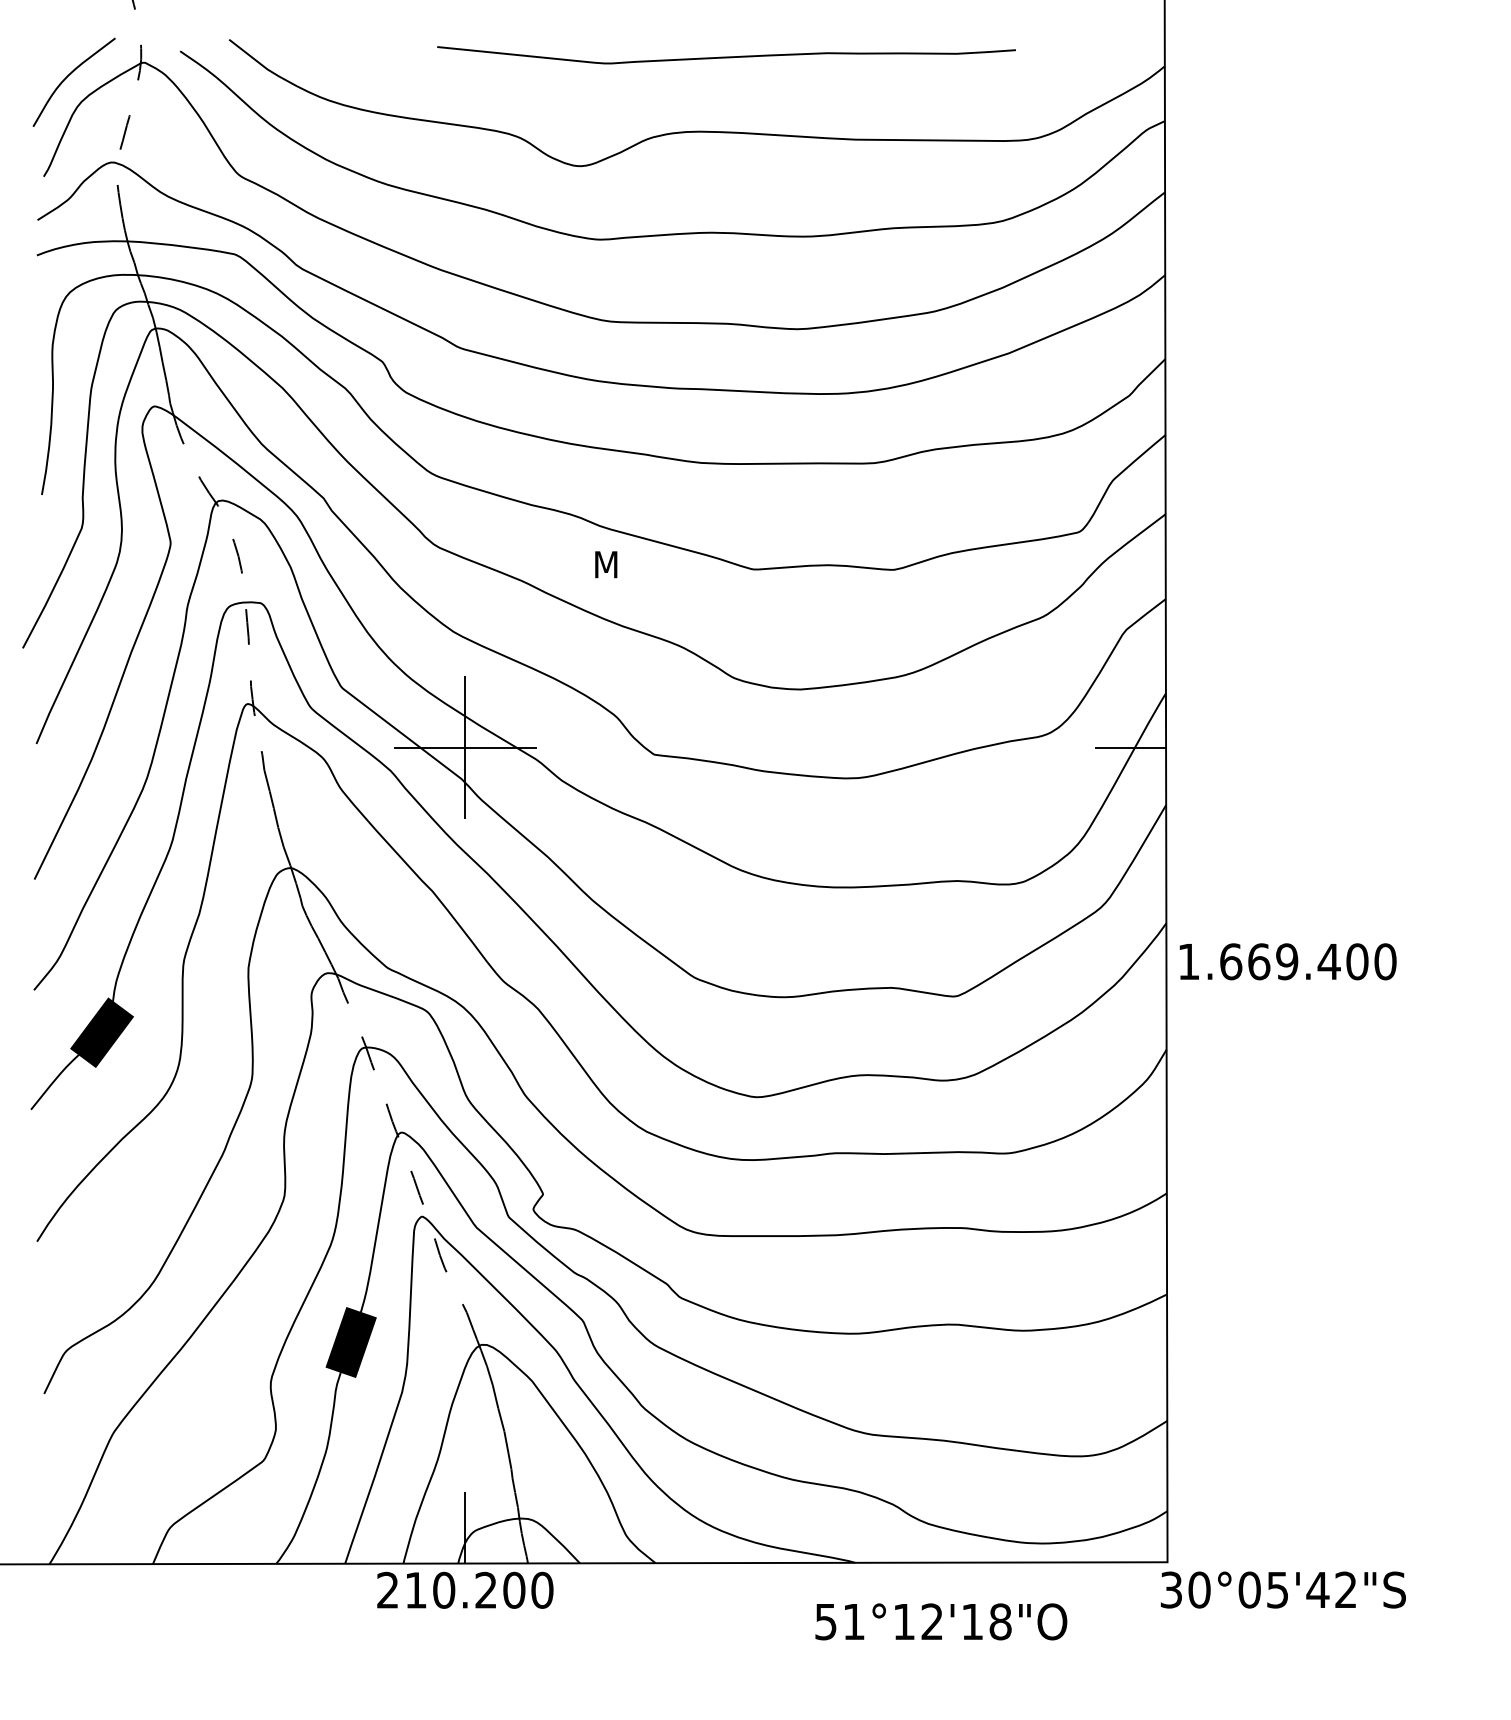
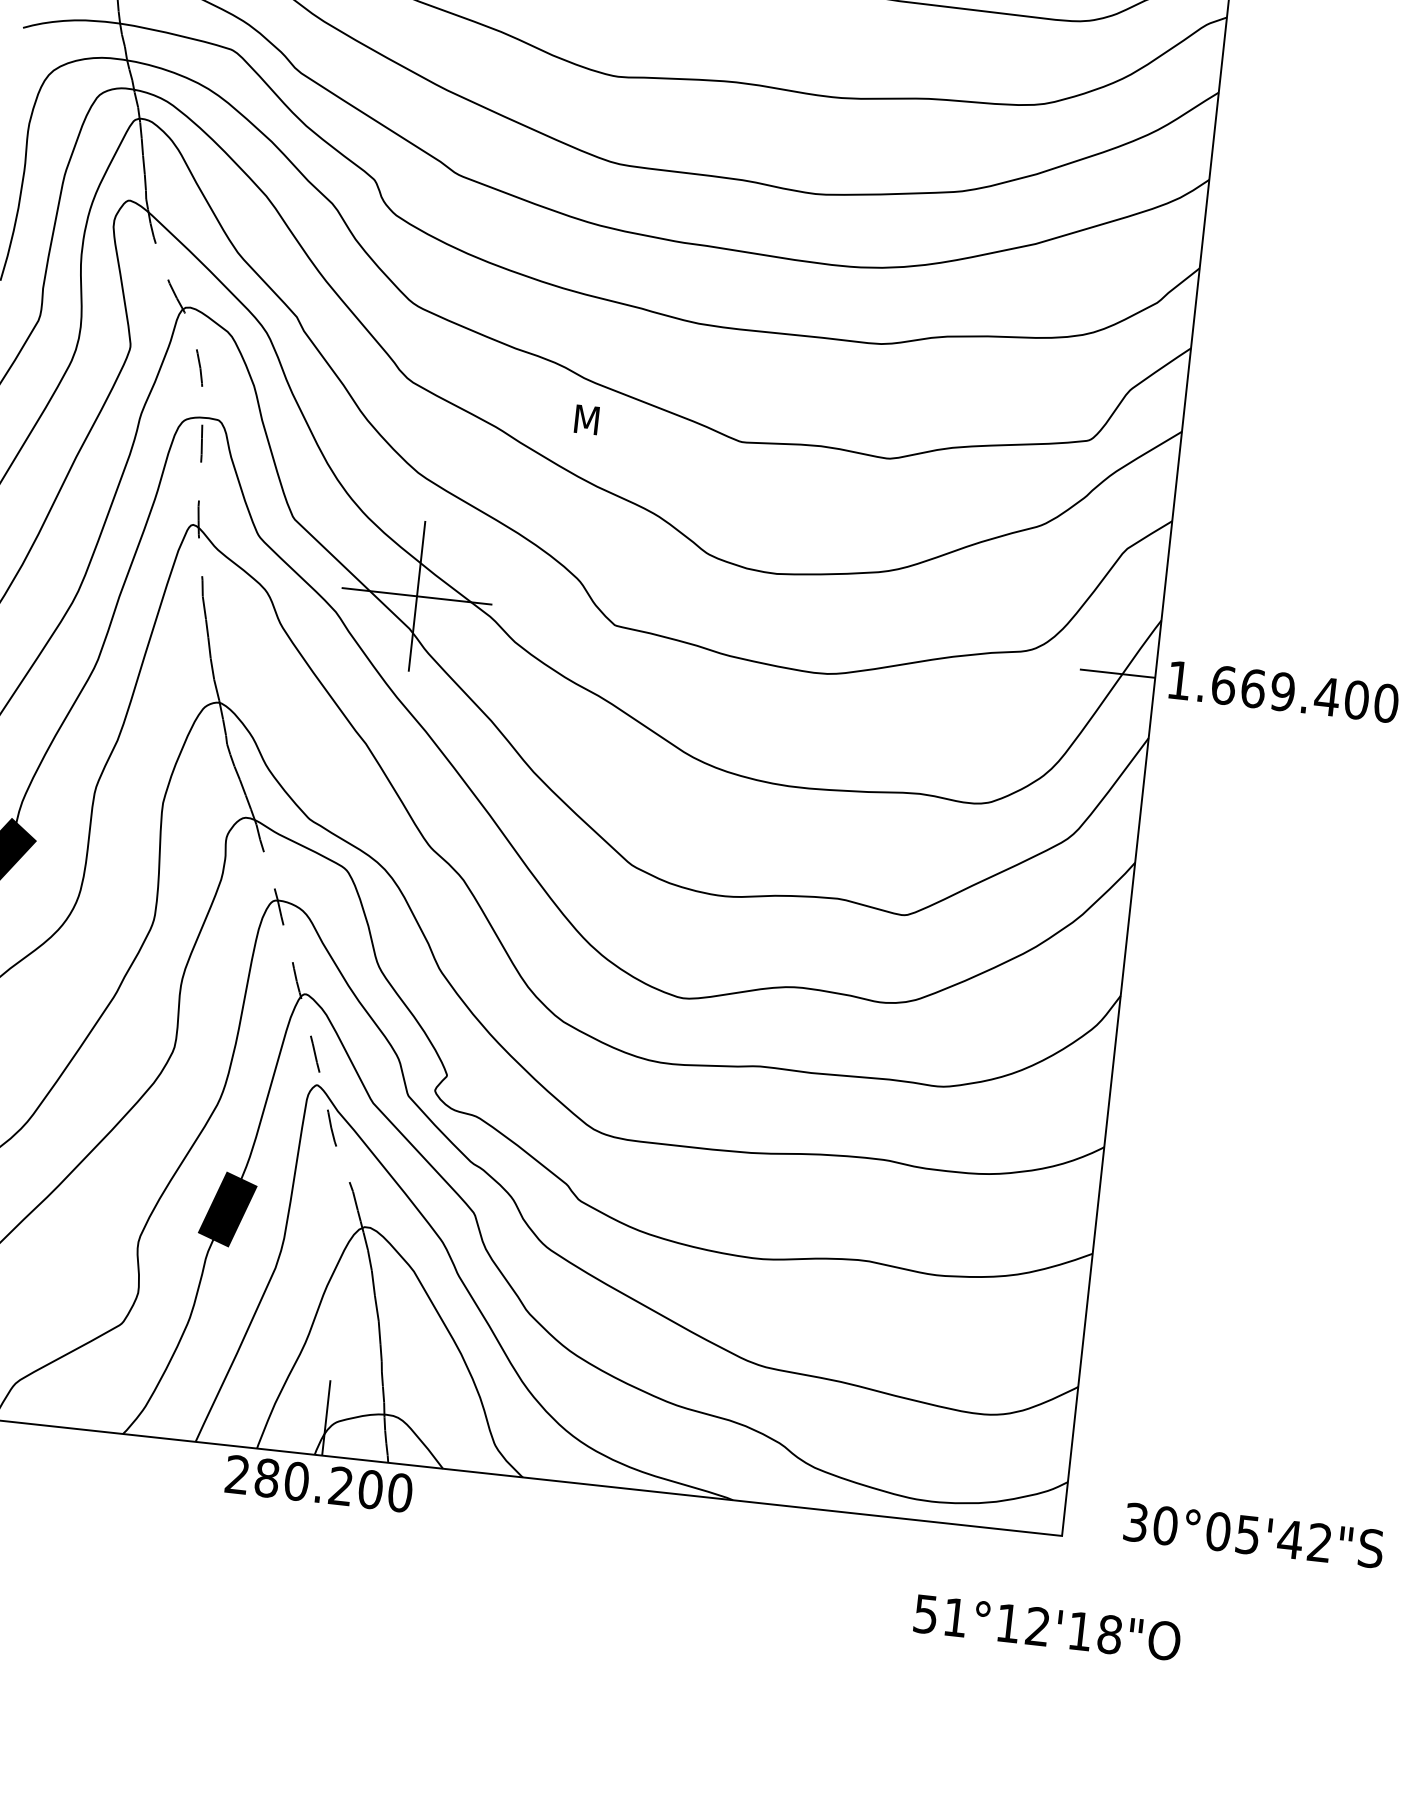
text: (1287, 961) -> (1283, 691), moved
text: (416, 1589) -> (267, 1477), 210.200 -> 280.200
text: (1282, 1589) -> (1253, 1534), moved
text: (941, 1621) -> (1047, 1627), moved

